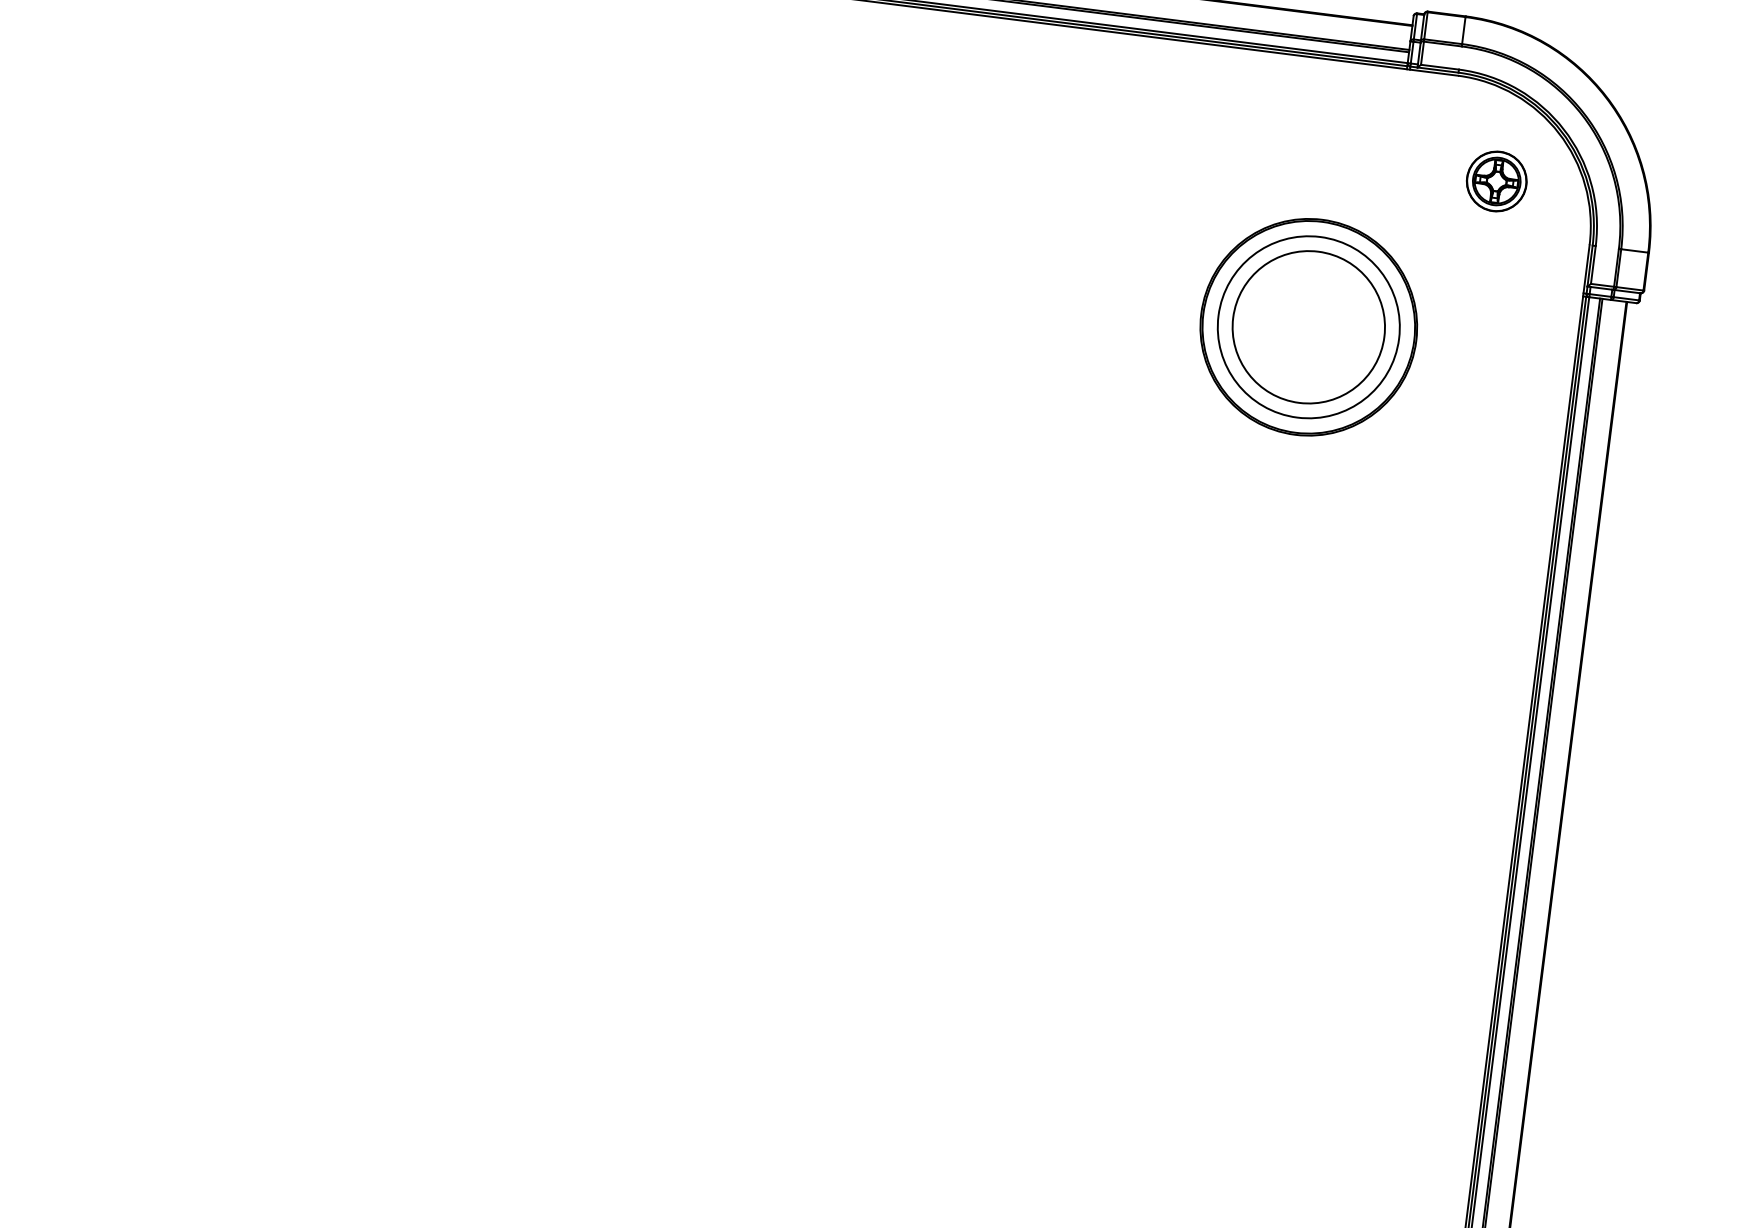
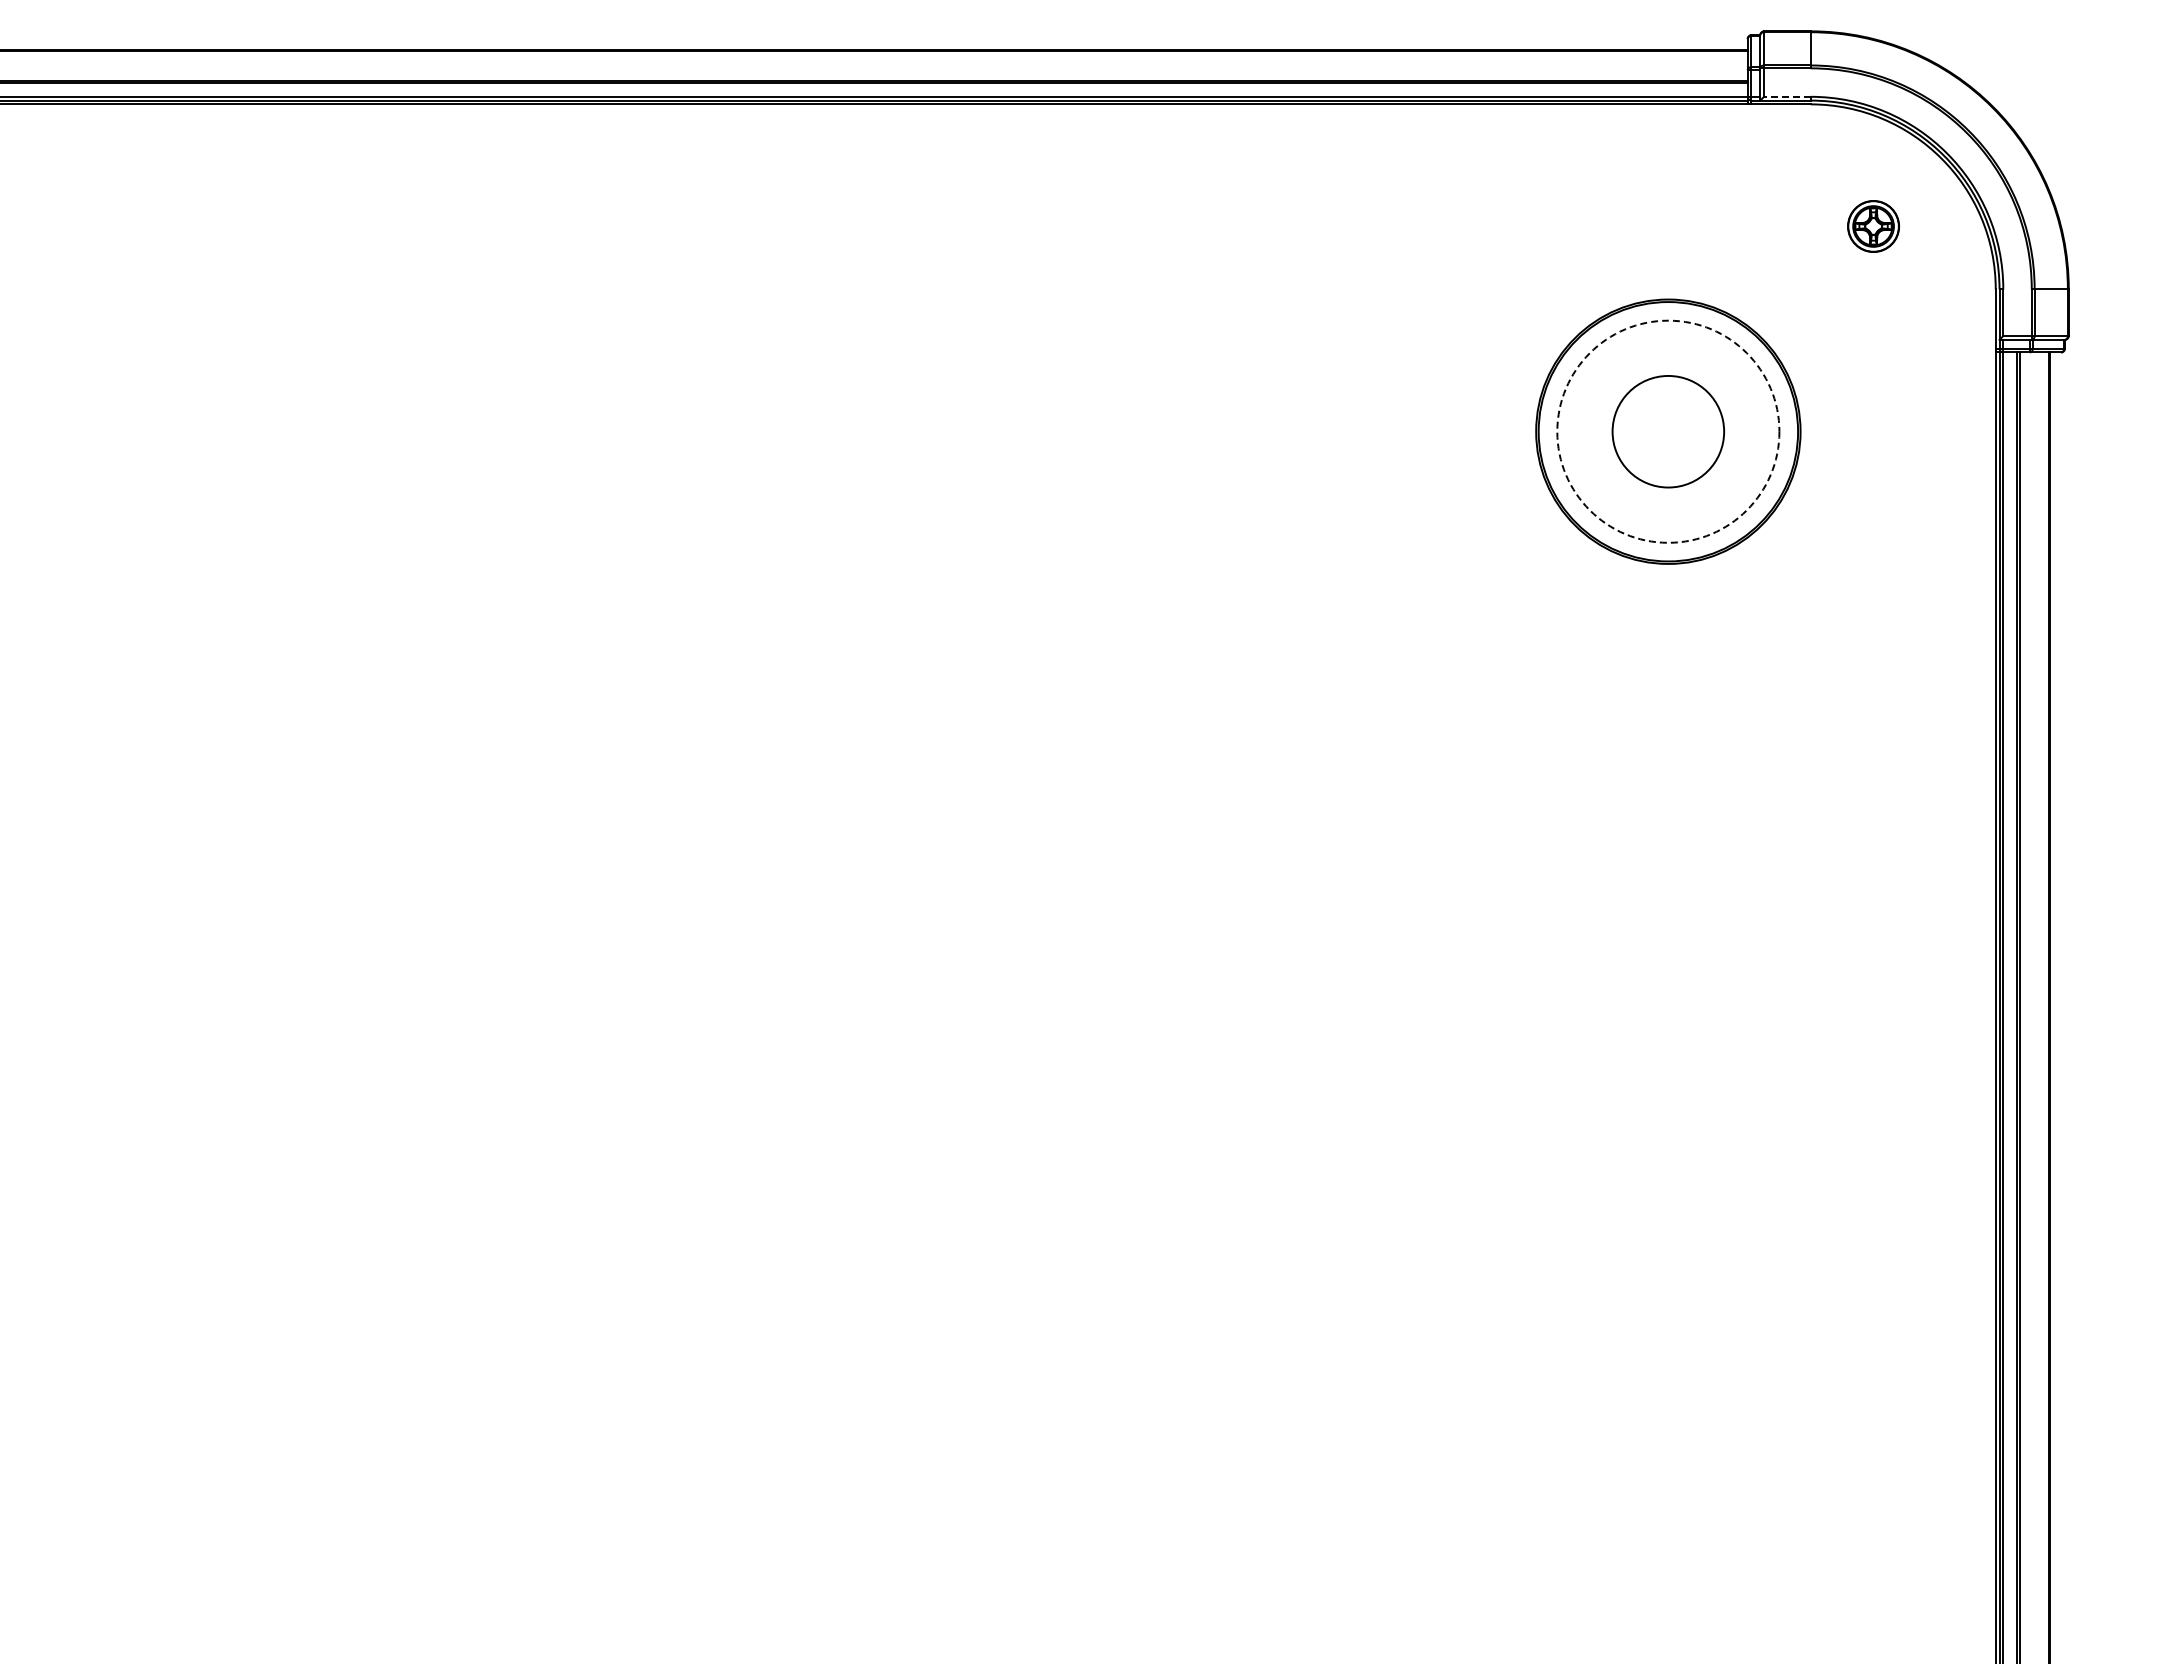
line: (1439, 66) -> (1786, 96), solid -> dashed
part: (1496, 181) -> (1873, 226), size x0.7
circle: (1308, 327) -> (1668, 431), size x0.6
circle: (1308, 327) -> (1668, 431), solid -> dashed

